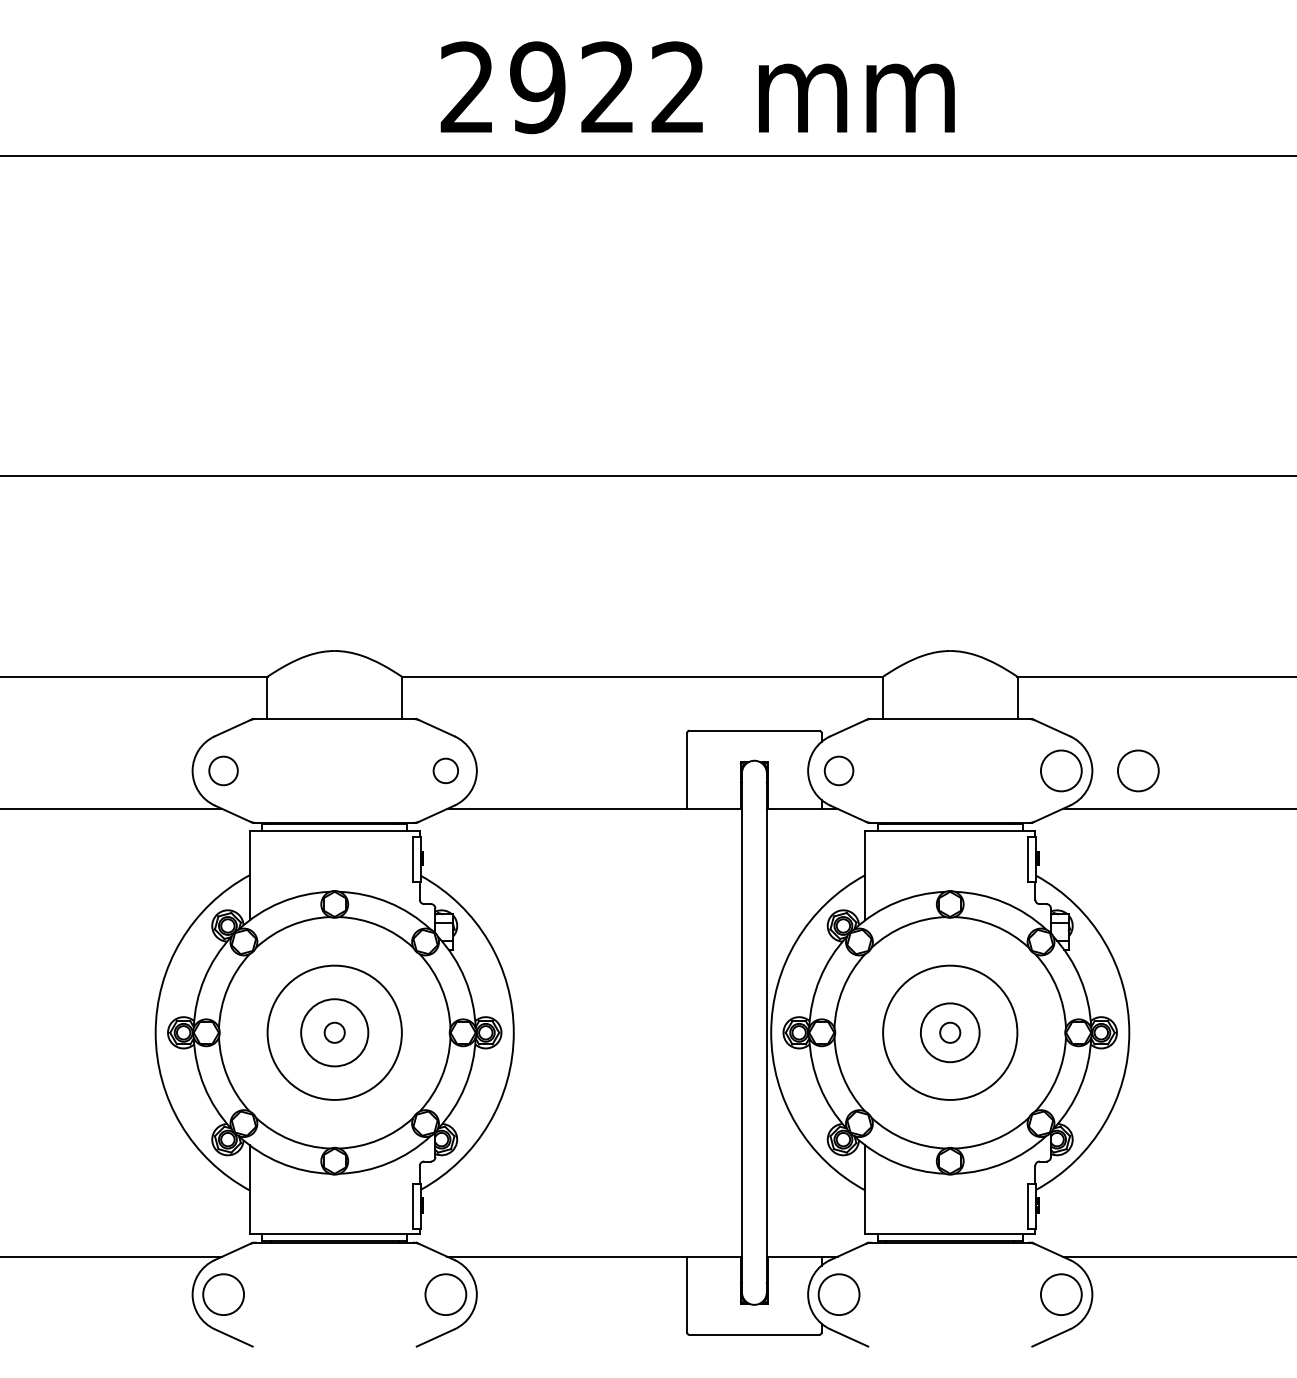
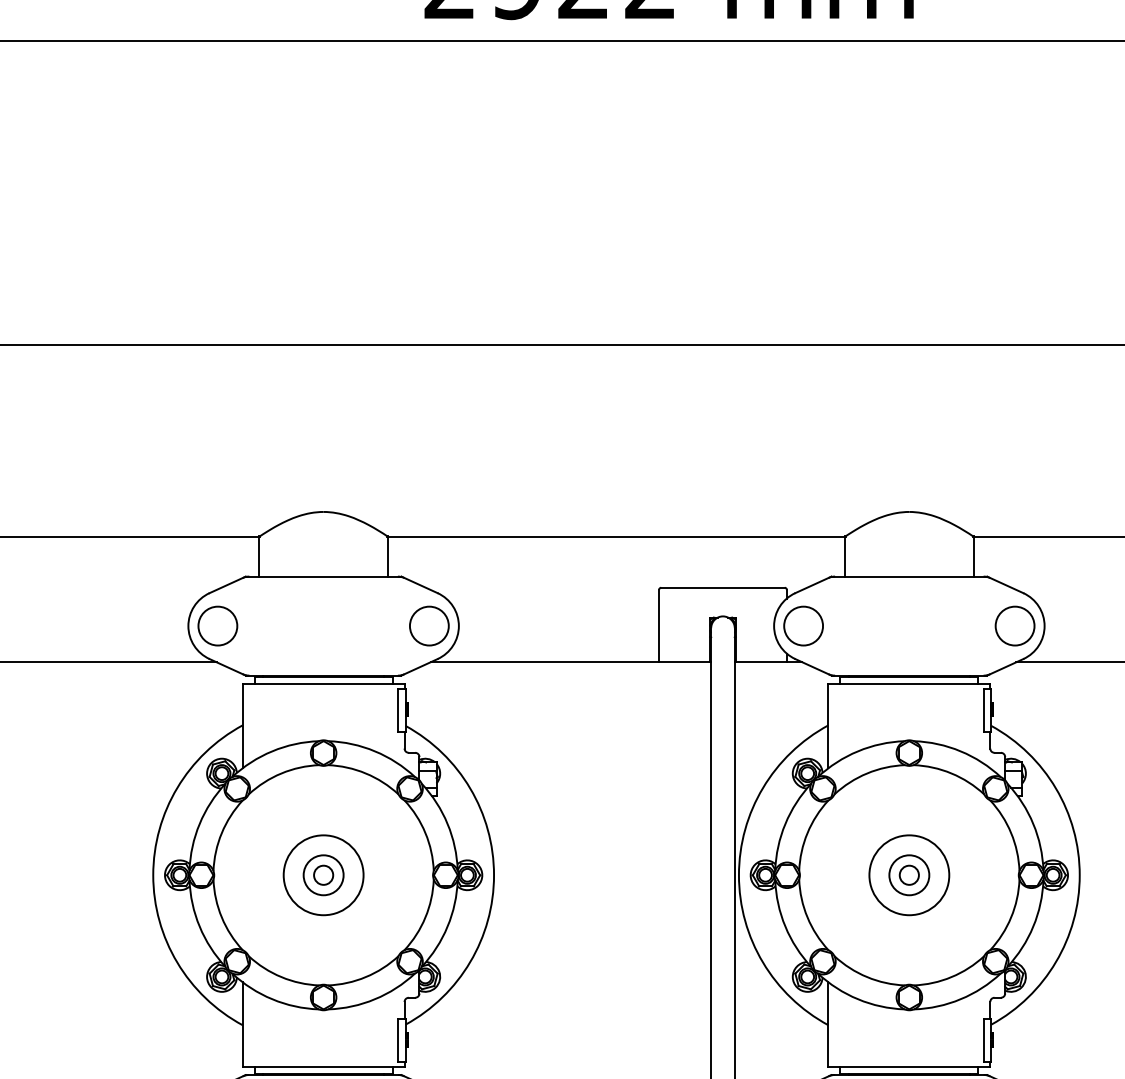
circle: (223, 770) -> (217, 625), size x1.43
circle: (445, 770) -> (429, 625), size x1.67
circle: (838, 770) -> (803, 625), size x1.43
circle: (1138, 770) -> (1088, 625), removed
circle: (334, 1032) -> (323, 874), size x0.62
circle: (334, 1032) -> (323, 874), size x0.62
circle: (950, 1032) -> (909, 874), size x0.62
circle: (950, 1032) -> (909, 874), size x0.71

